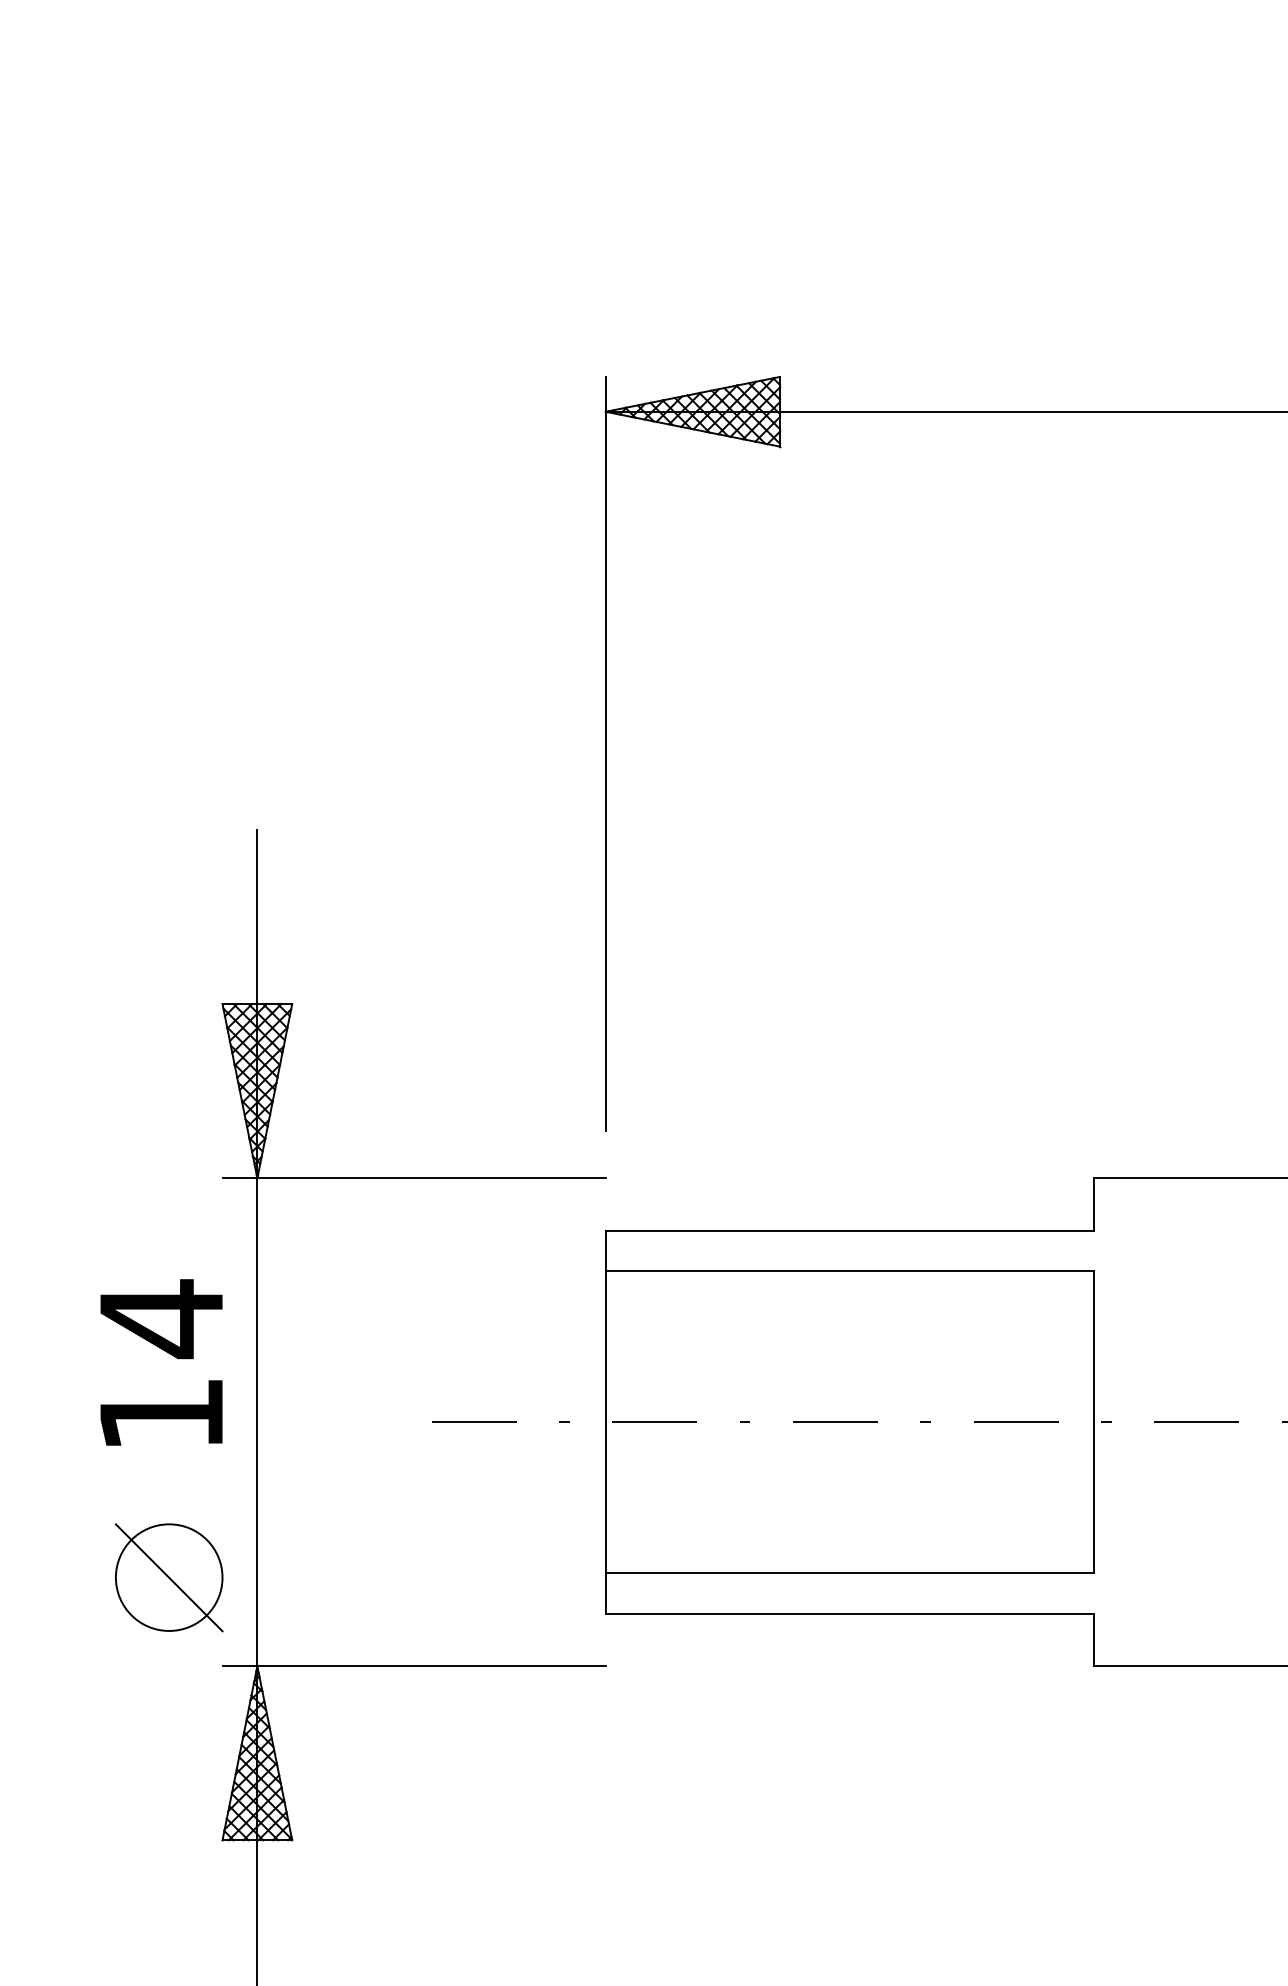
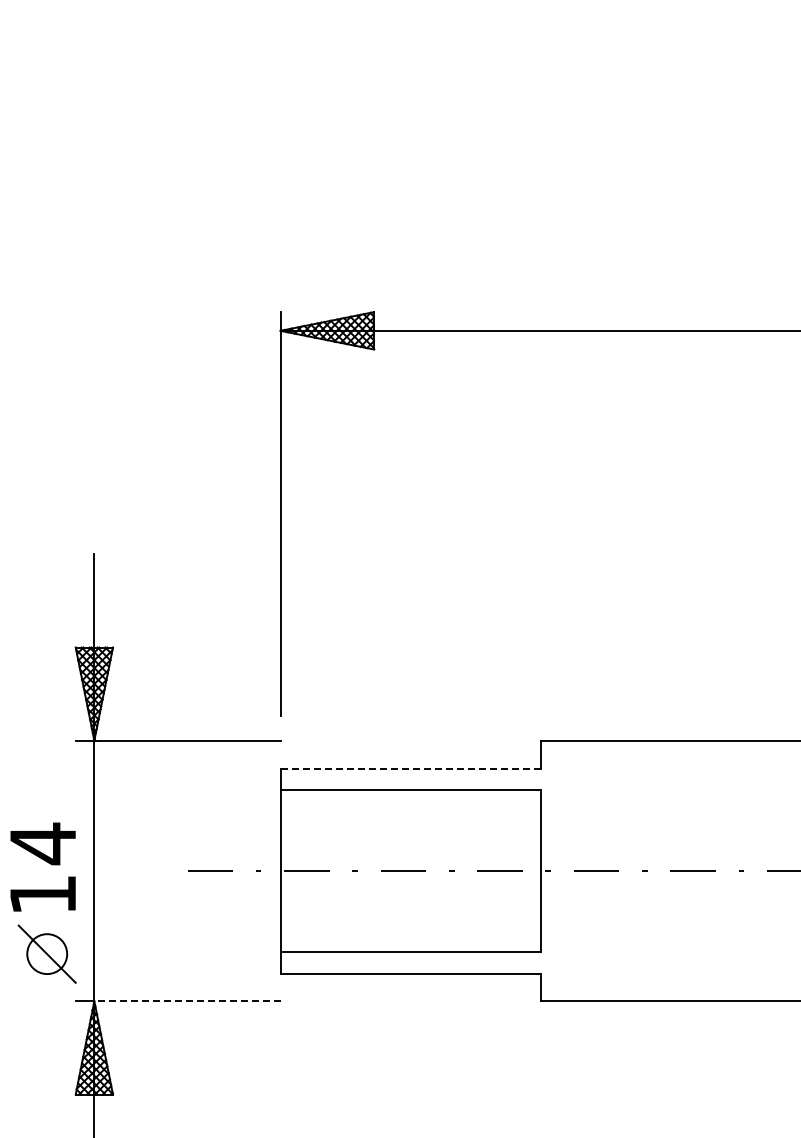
line: (848, 1230) -> (410, 768), solid -> dashed
text: (160, 1361) -> (42, 866), moved
circle: (167, 1576) -> (46, 953), size x0.7
line: (431, 1666) -> (187, 1001), solid -> dashed

